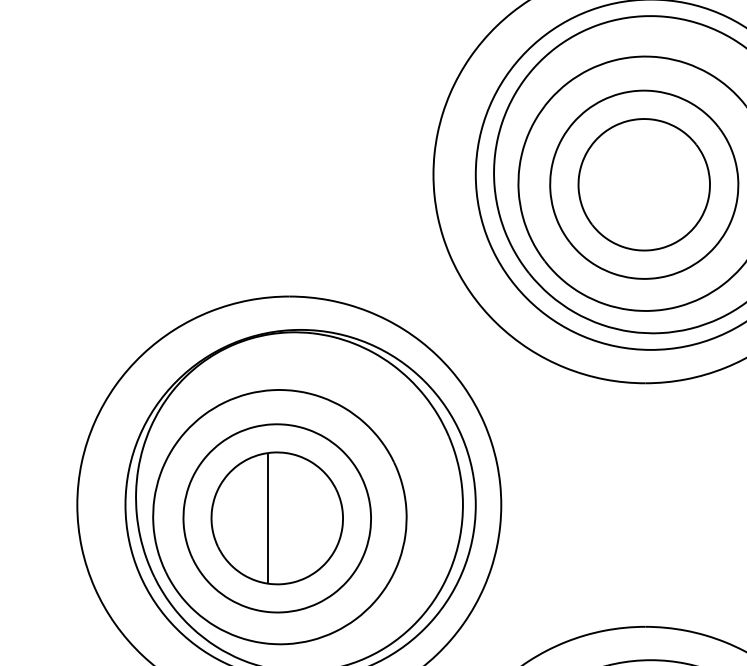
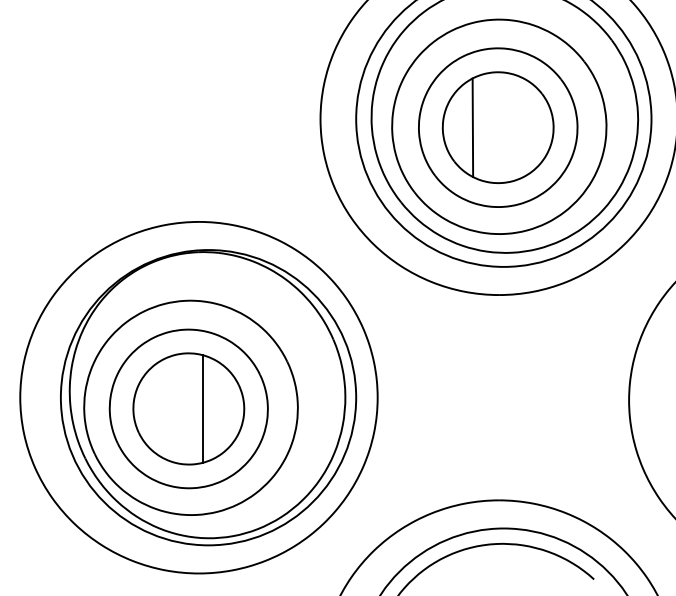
line: (613, 184) -> (472, 127), added
line: (267, 517) -> (202, 408), moved

